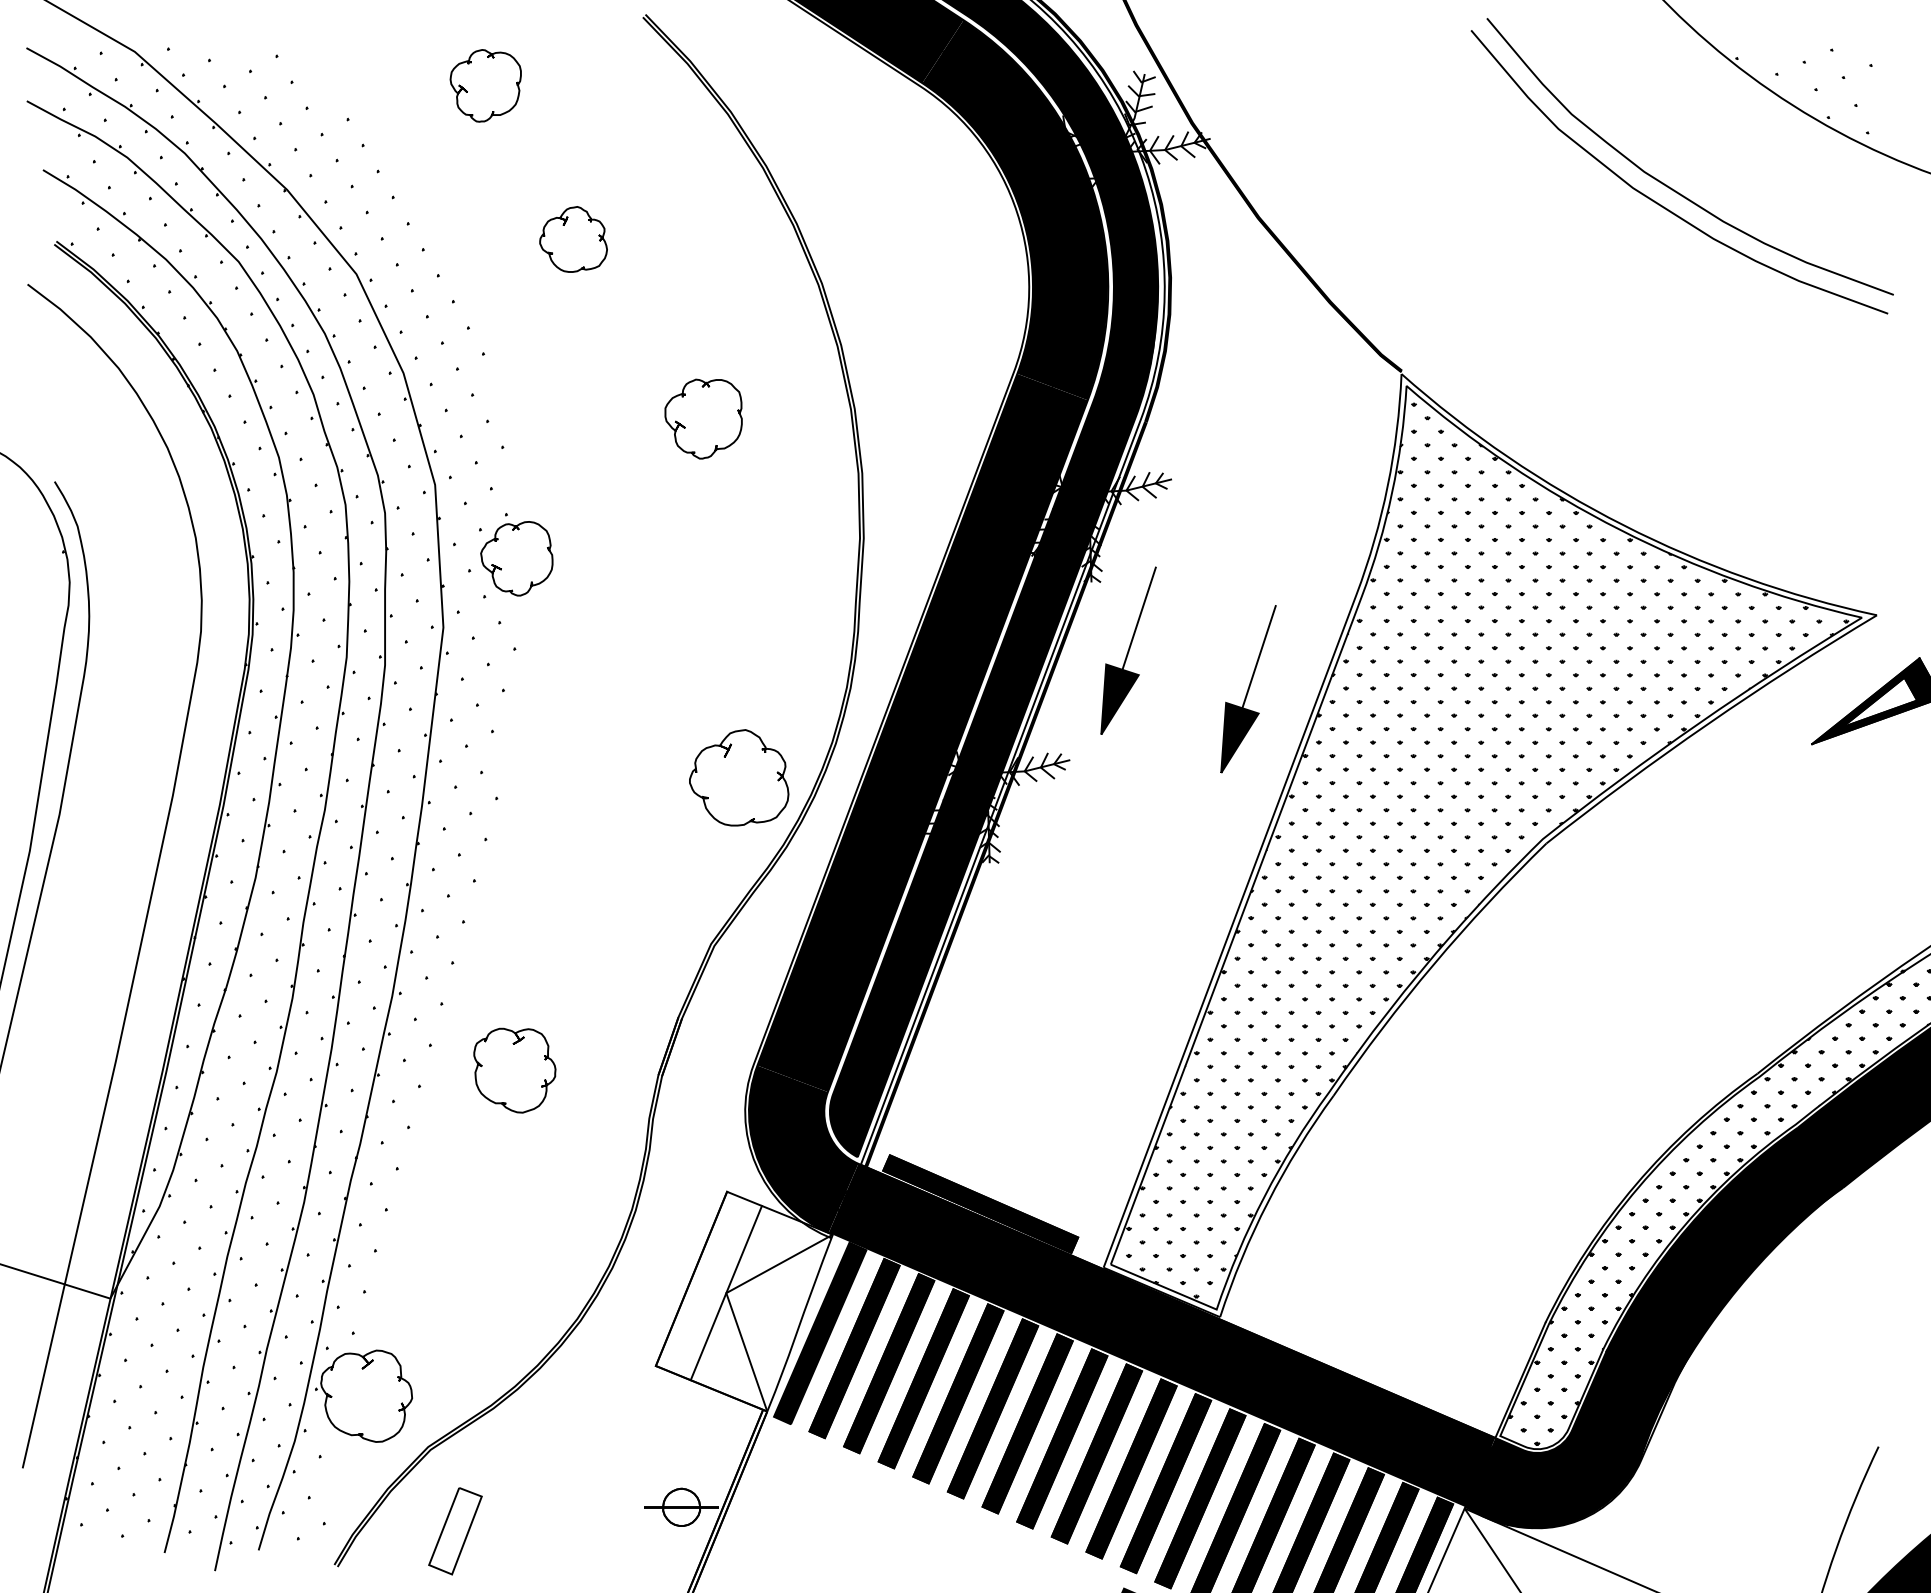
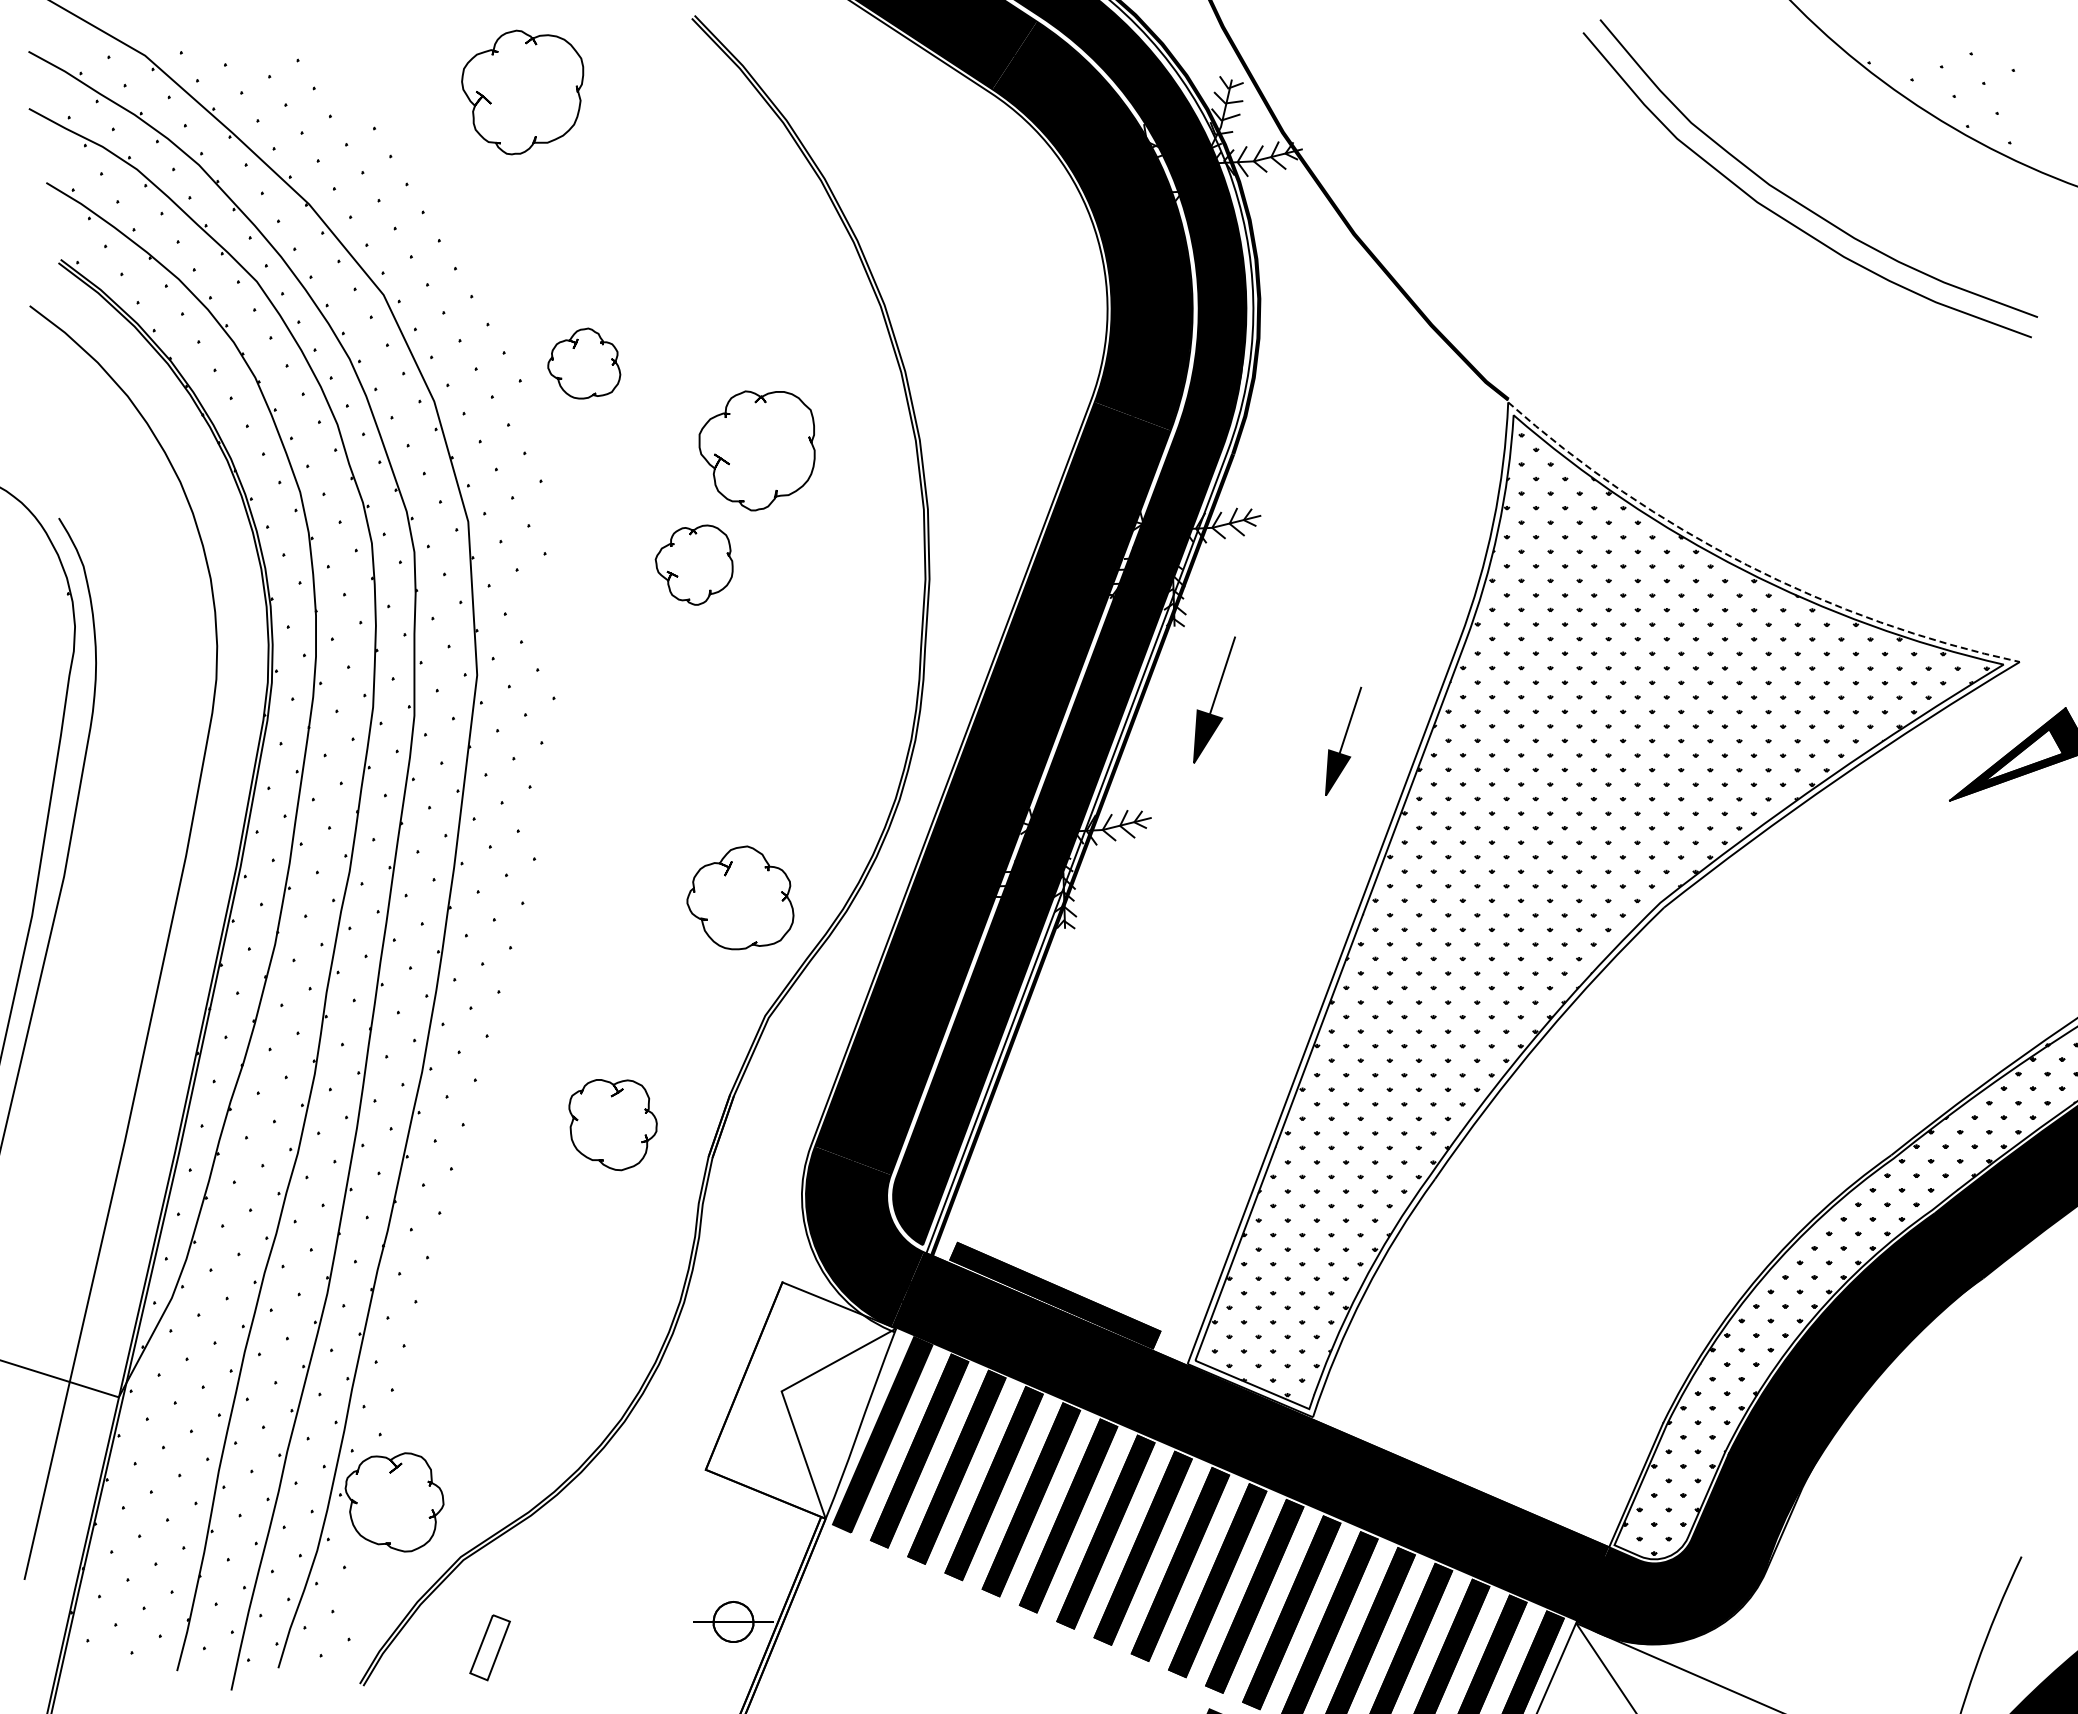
part: (485, 85) -> (522, 91), size x1.6
part: (573, 239) -> (584, 363), moved
part: (703, 418) -> (757, 450), size x1.4
arc: (1623, 525) -> (1747, 565), solid -> dashed
part: (516, 558) -> (693, 564), moved
part: (1128, 650) -> (1214, 699), size x0.7
part: (1248, 689) -> (1343, 741), size x0.6
part: (739, 777) -> (740, 897), moved
part: (514, 1071) -> (612, 1125), moved
line: (726, 1293) -> (781, 1391), removed
part: (454, 1531) -> (489, 1647), size x0.7

